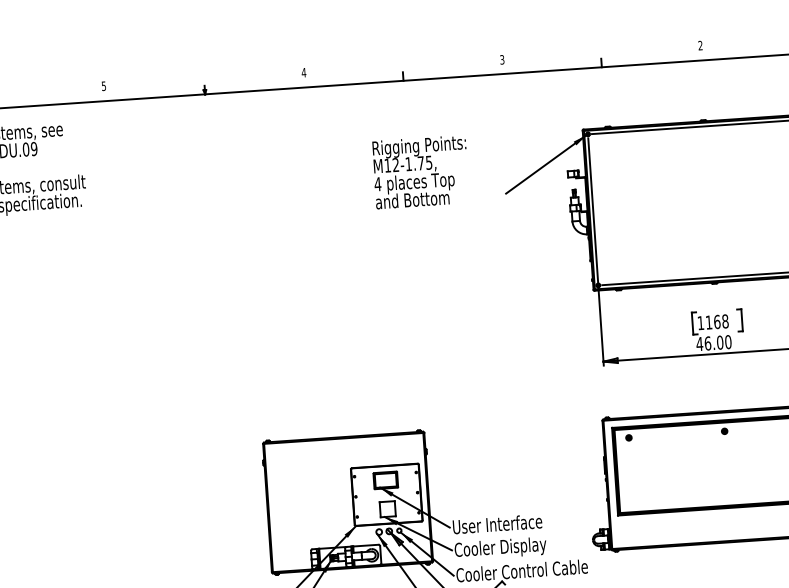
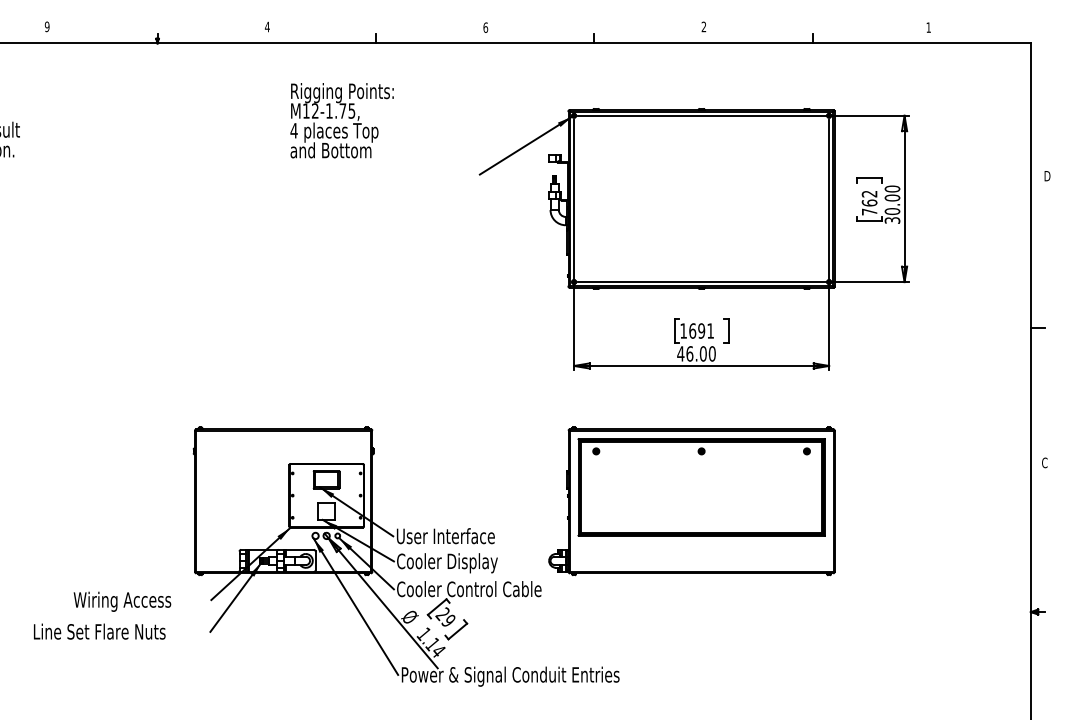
text: (502, 59) -> (485, 27), 3 -> 6
text: (103, 85) -> (46, 26), 5 -> 9
text: (420, 172) -> (341, 120), moved
text: (717, 321) -> (701, 330), 1168 -> 1691

